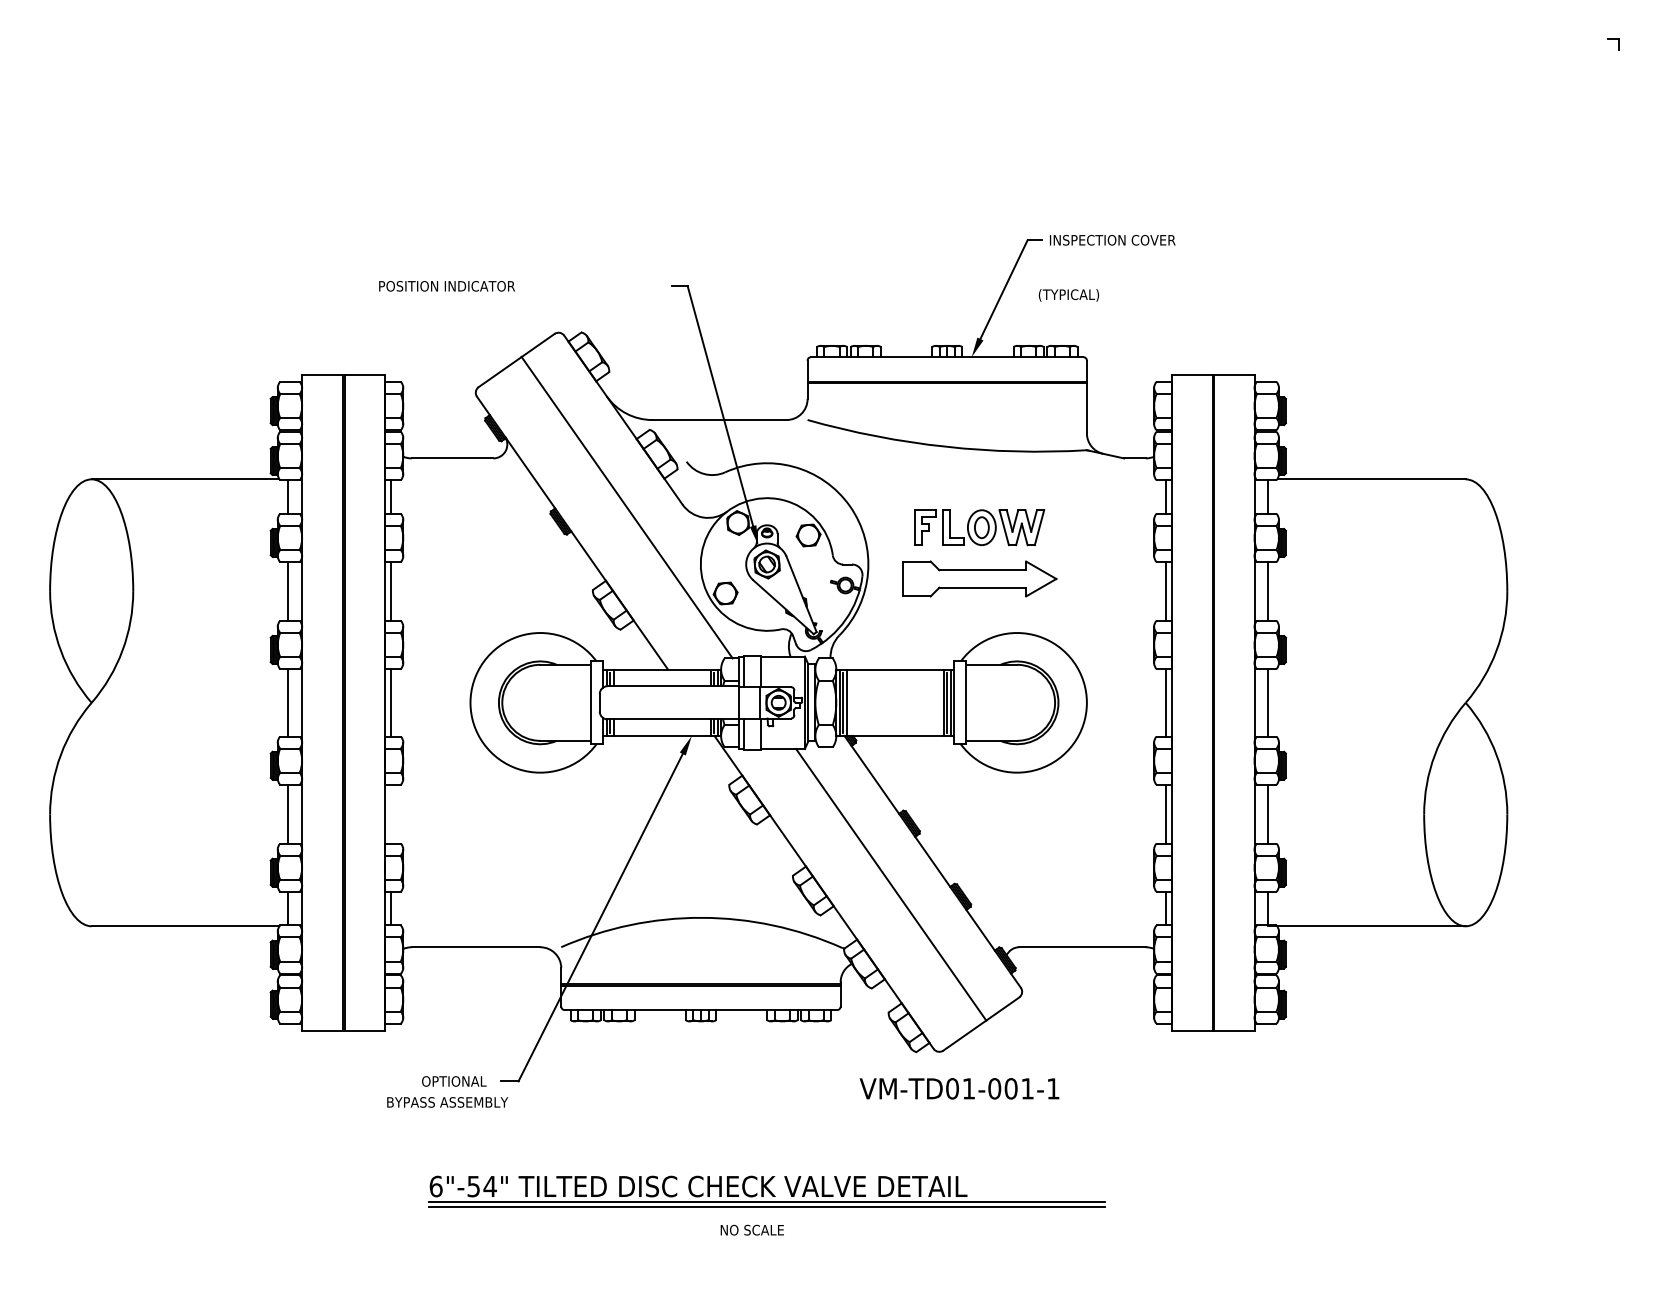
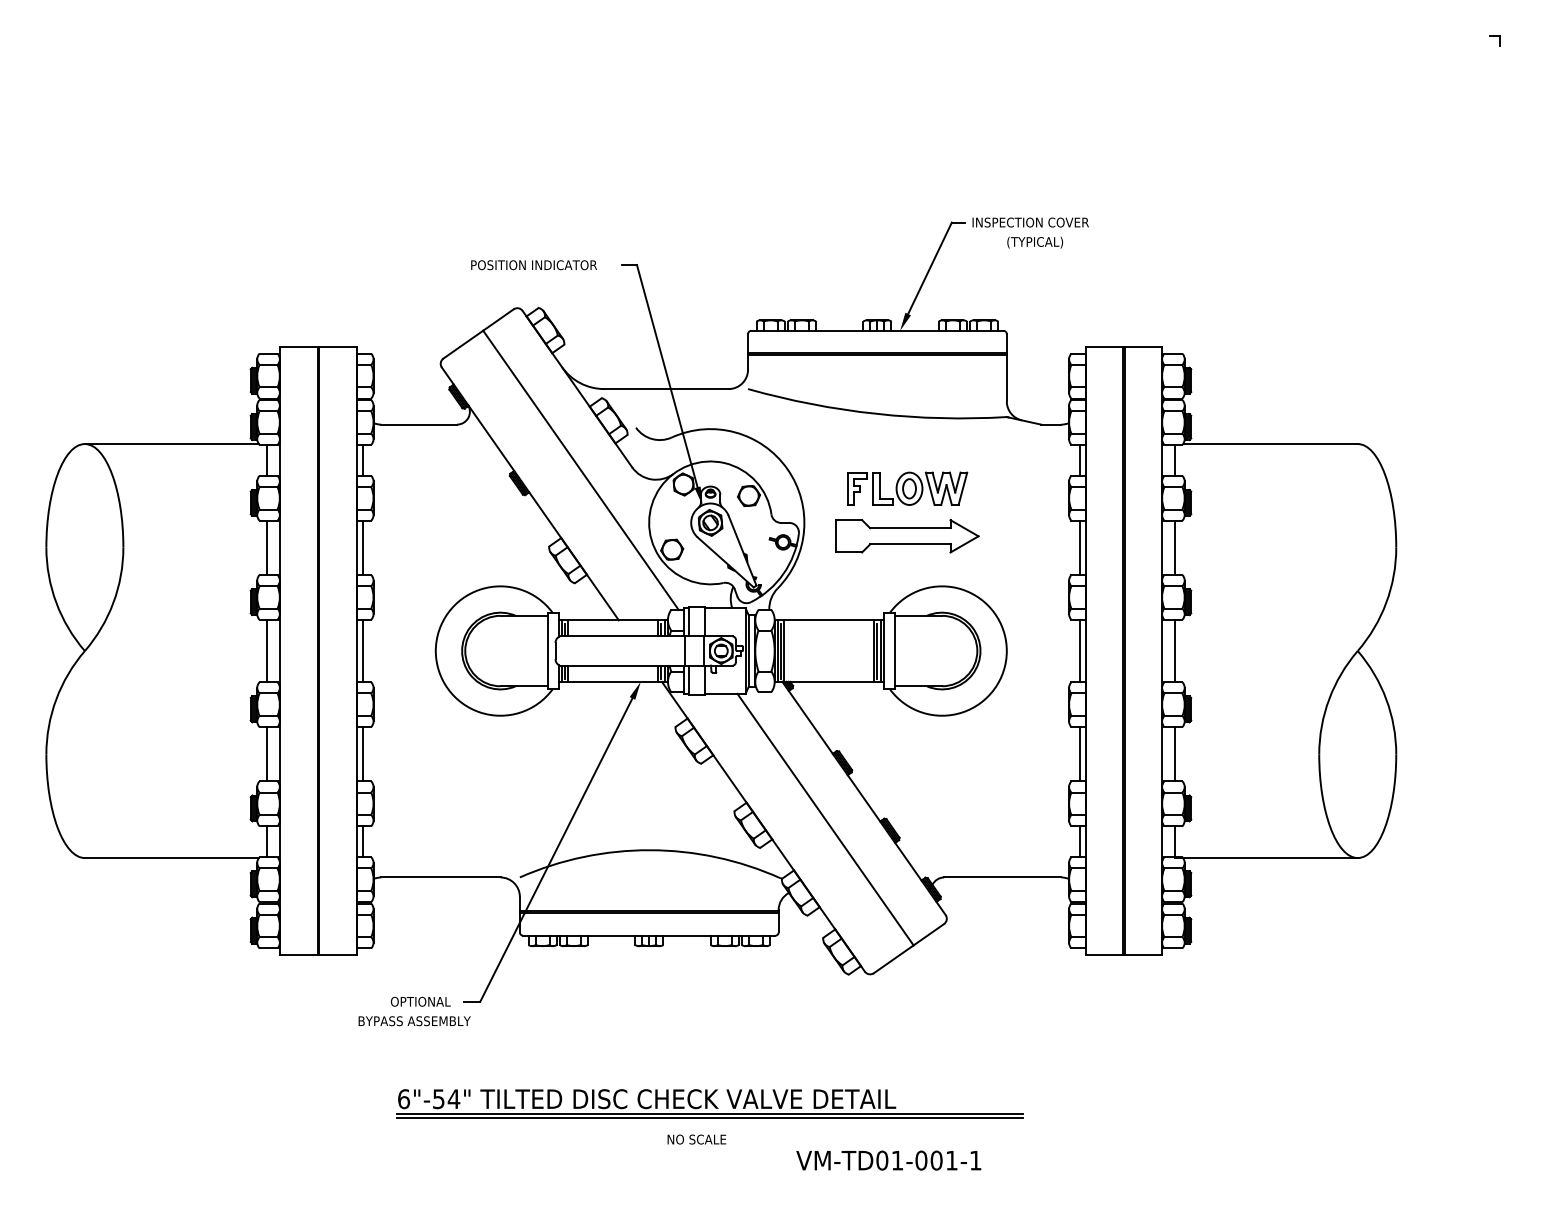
text: (446, 286) -> (533, 265), moved
text: (1069, 295) -> (1035, 242), moved
line: (391, 814) -> (362, 754), added
text: (959, 1088) -> (888, 1160), moved

